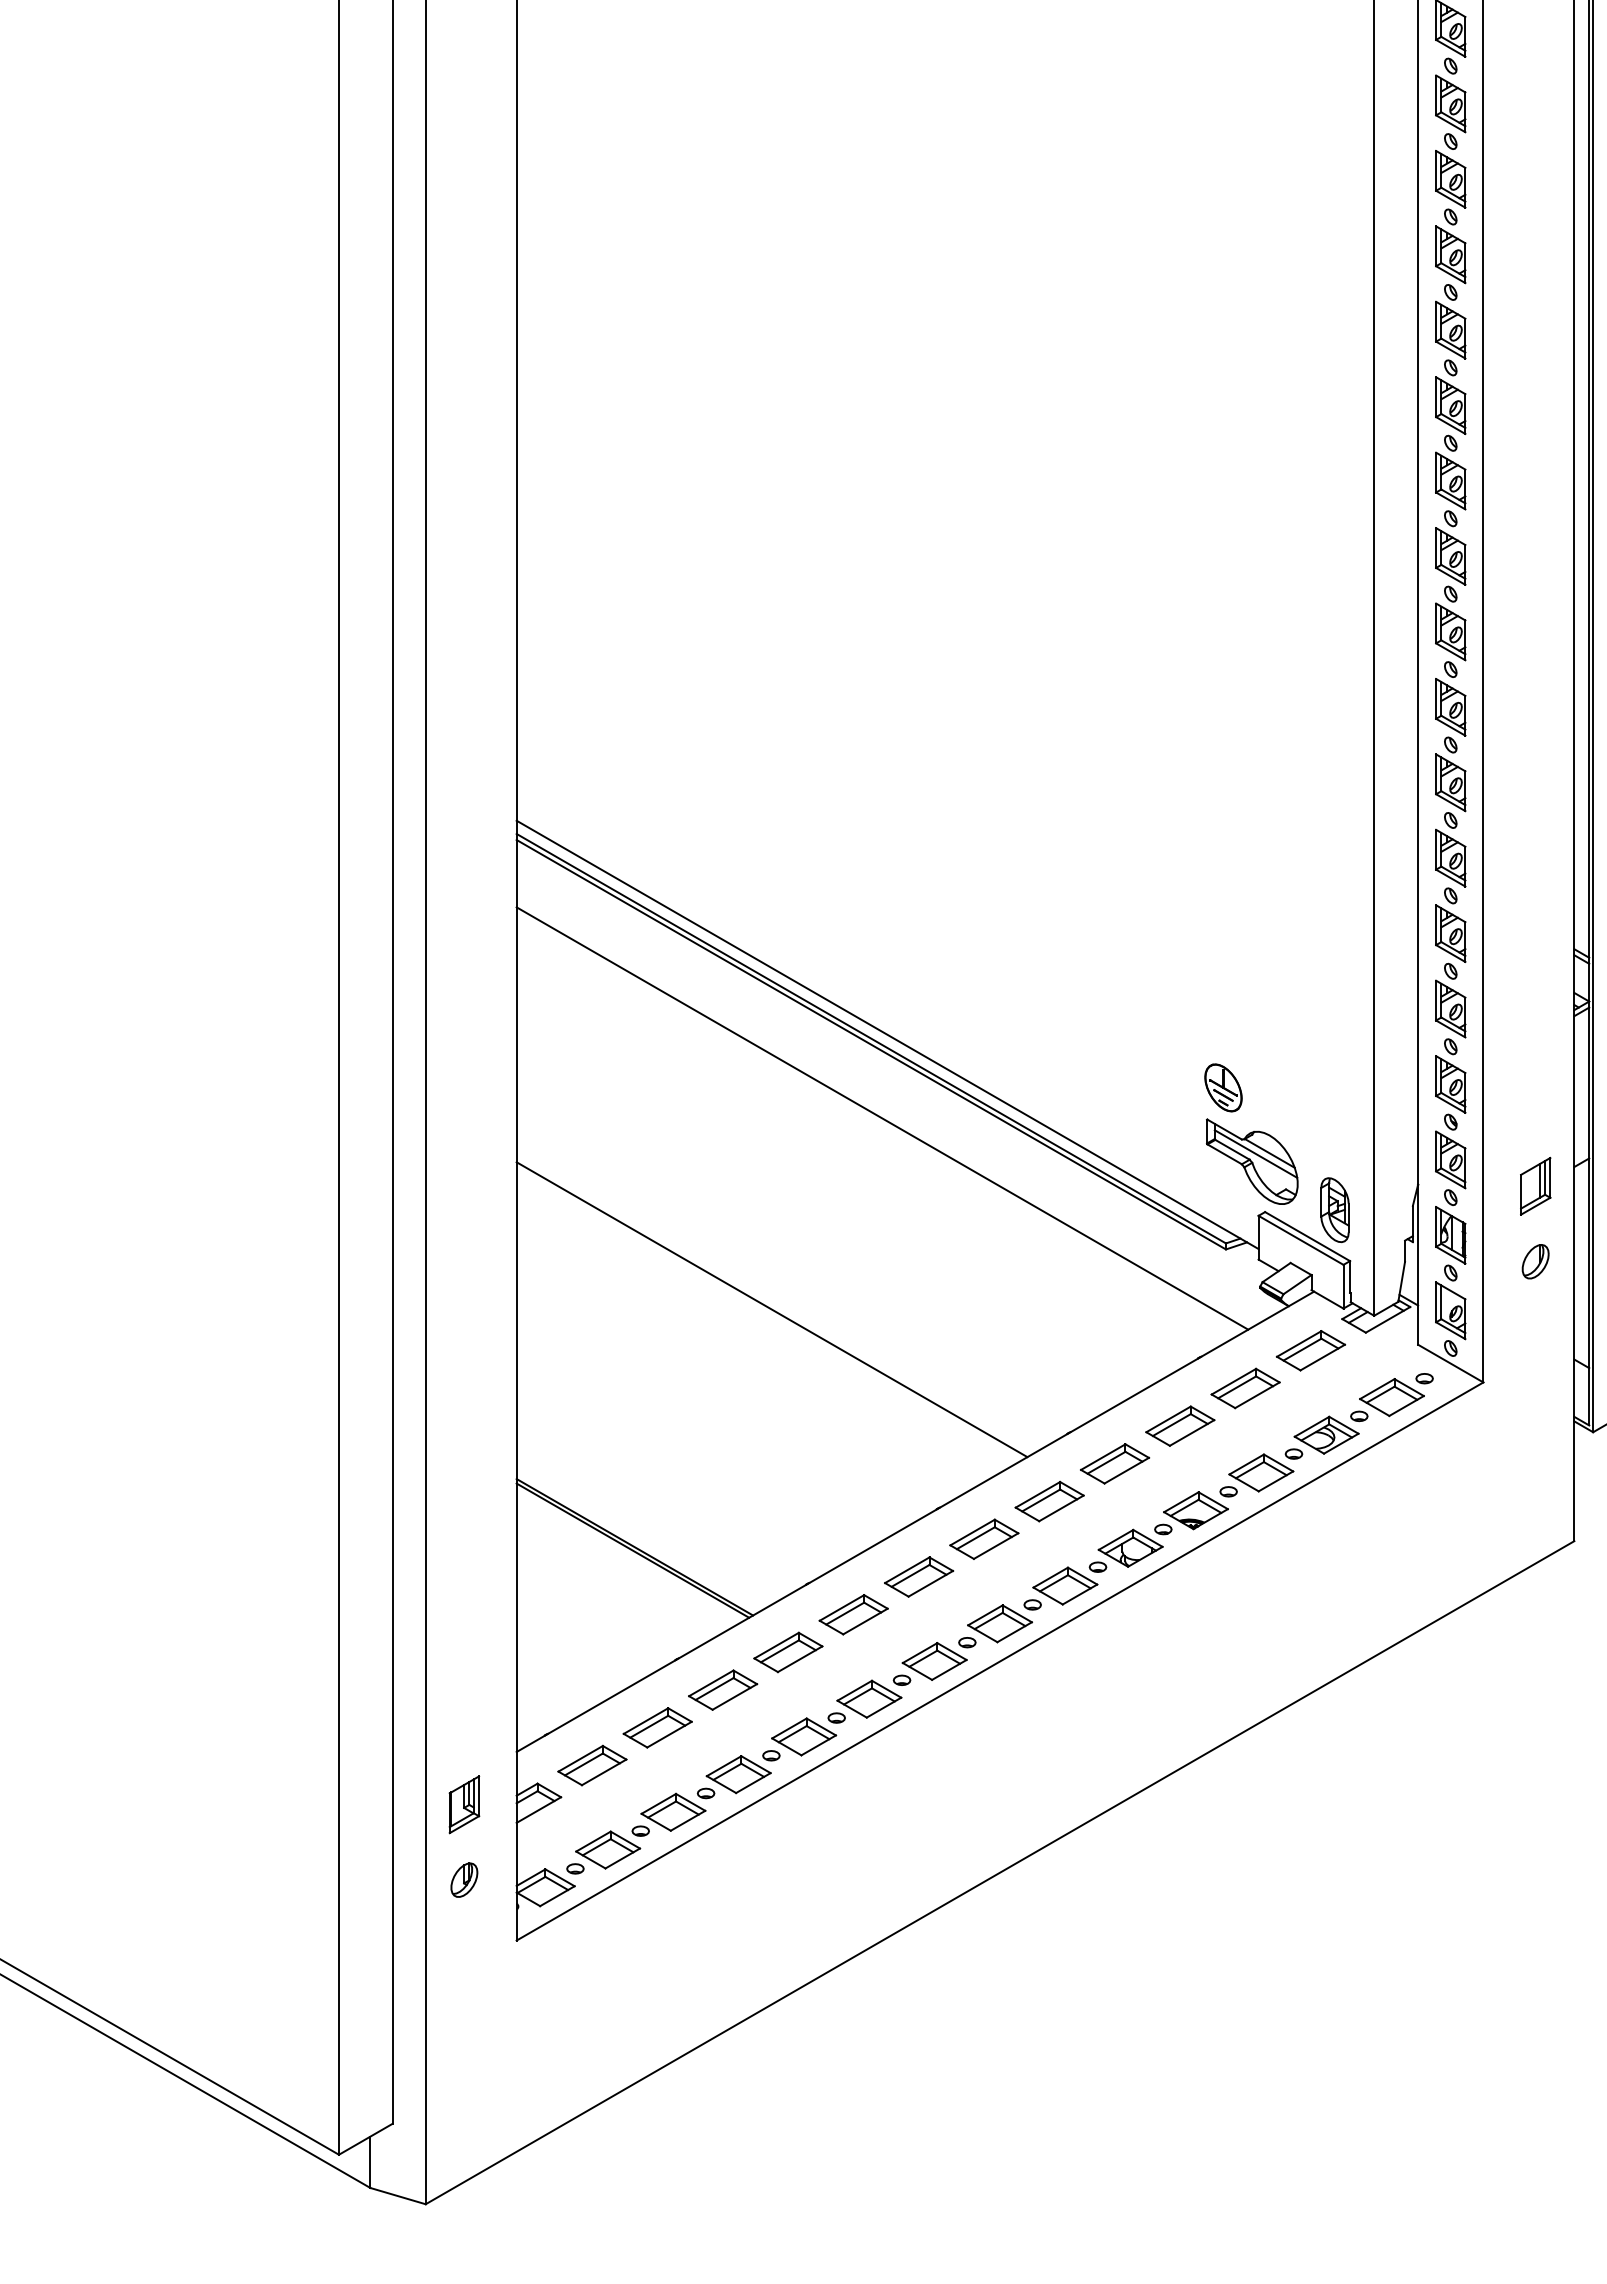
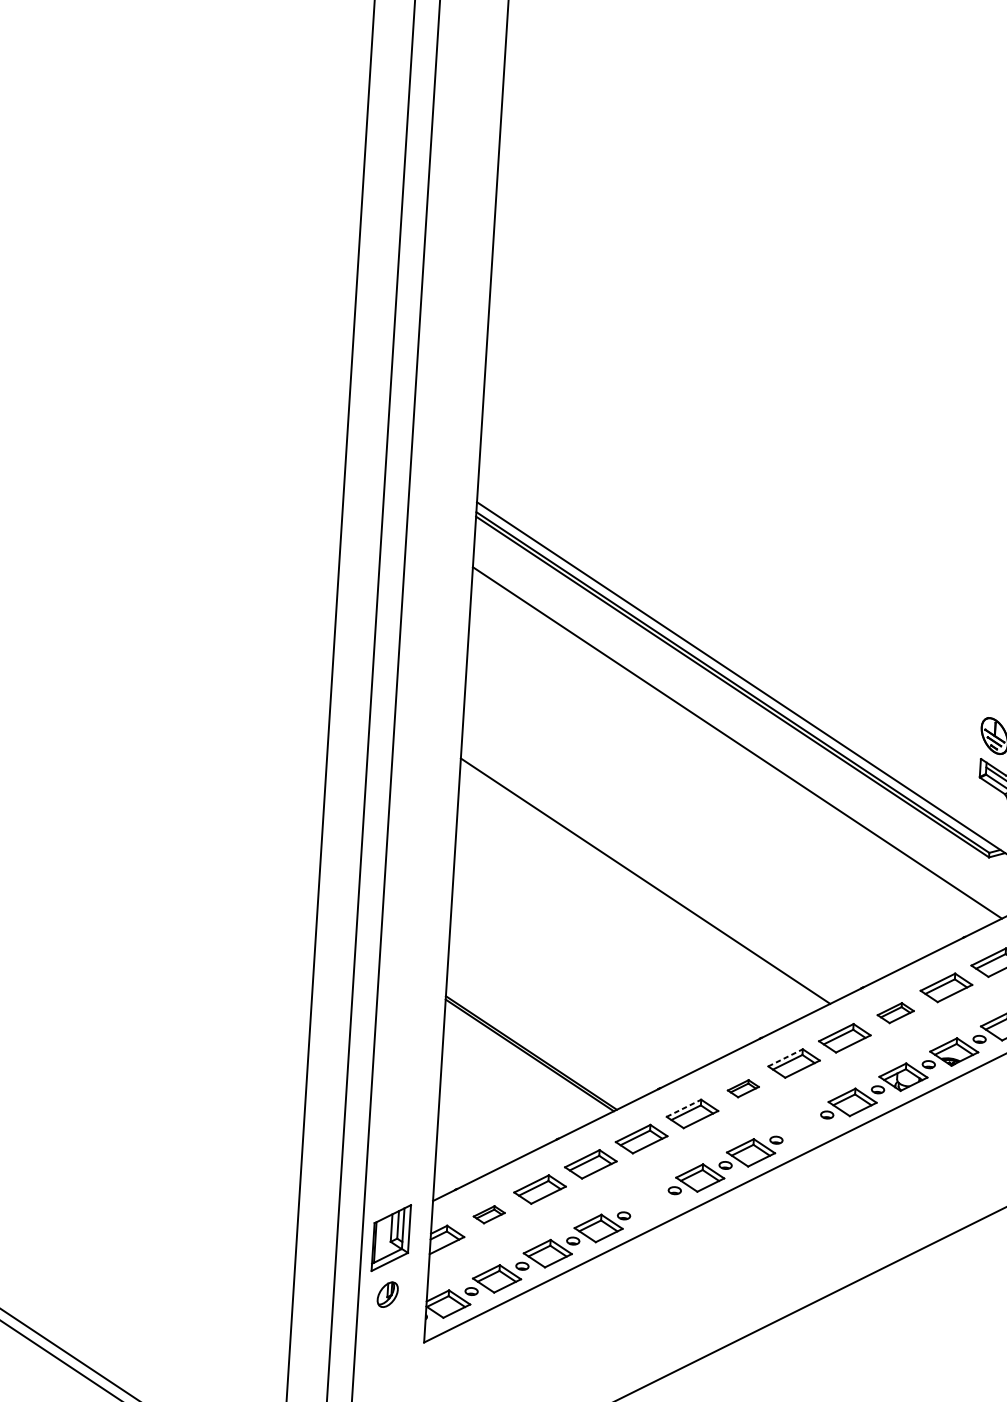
part: (1115, 1463) -> (896, 1012), size x0.7
line: (972, 1532) -> (785, 1057), solid -> dashed
part: (919, 1576) -> (743, 1088), size x0.6
line: (841, 1607) -> (683, 1107), solid -> dashed
part: (999, 1623) -> (801, 1127), removed
part: (804, 1736) -> (649, 1202), removed
part: (592, 1765) -> (489, 1214), size x0.6
part: (464, 1804) -> (391, 1237), size x1.6

